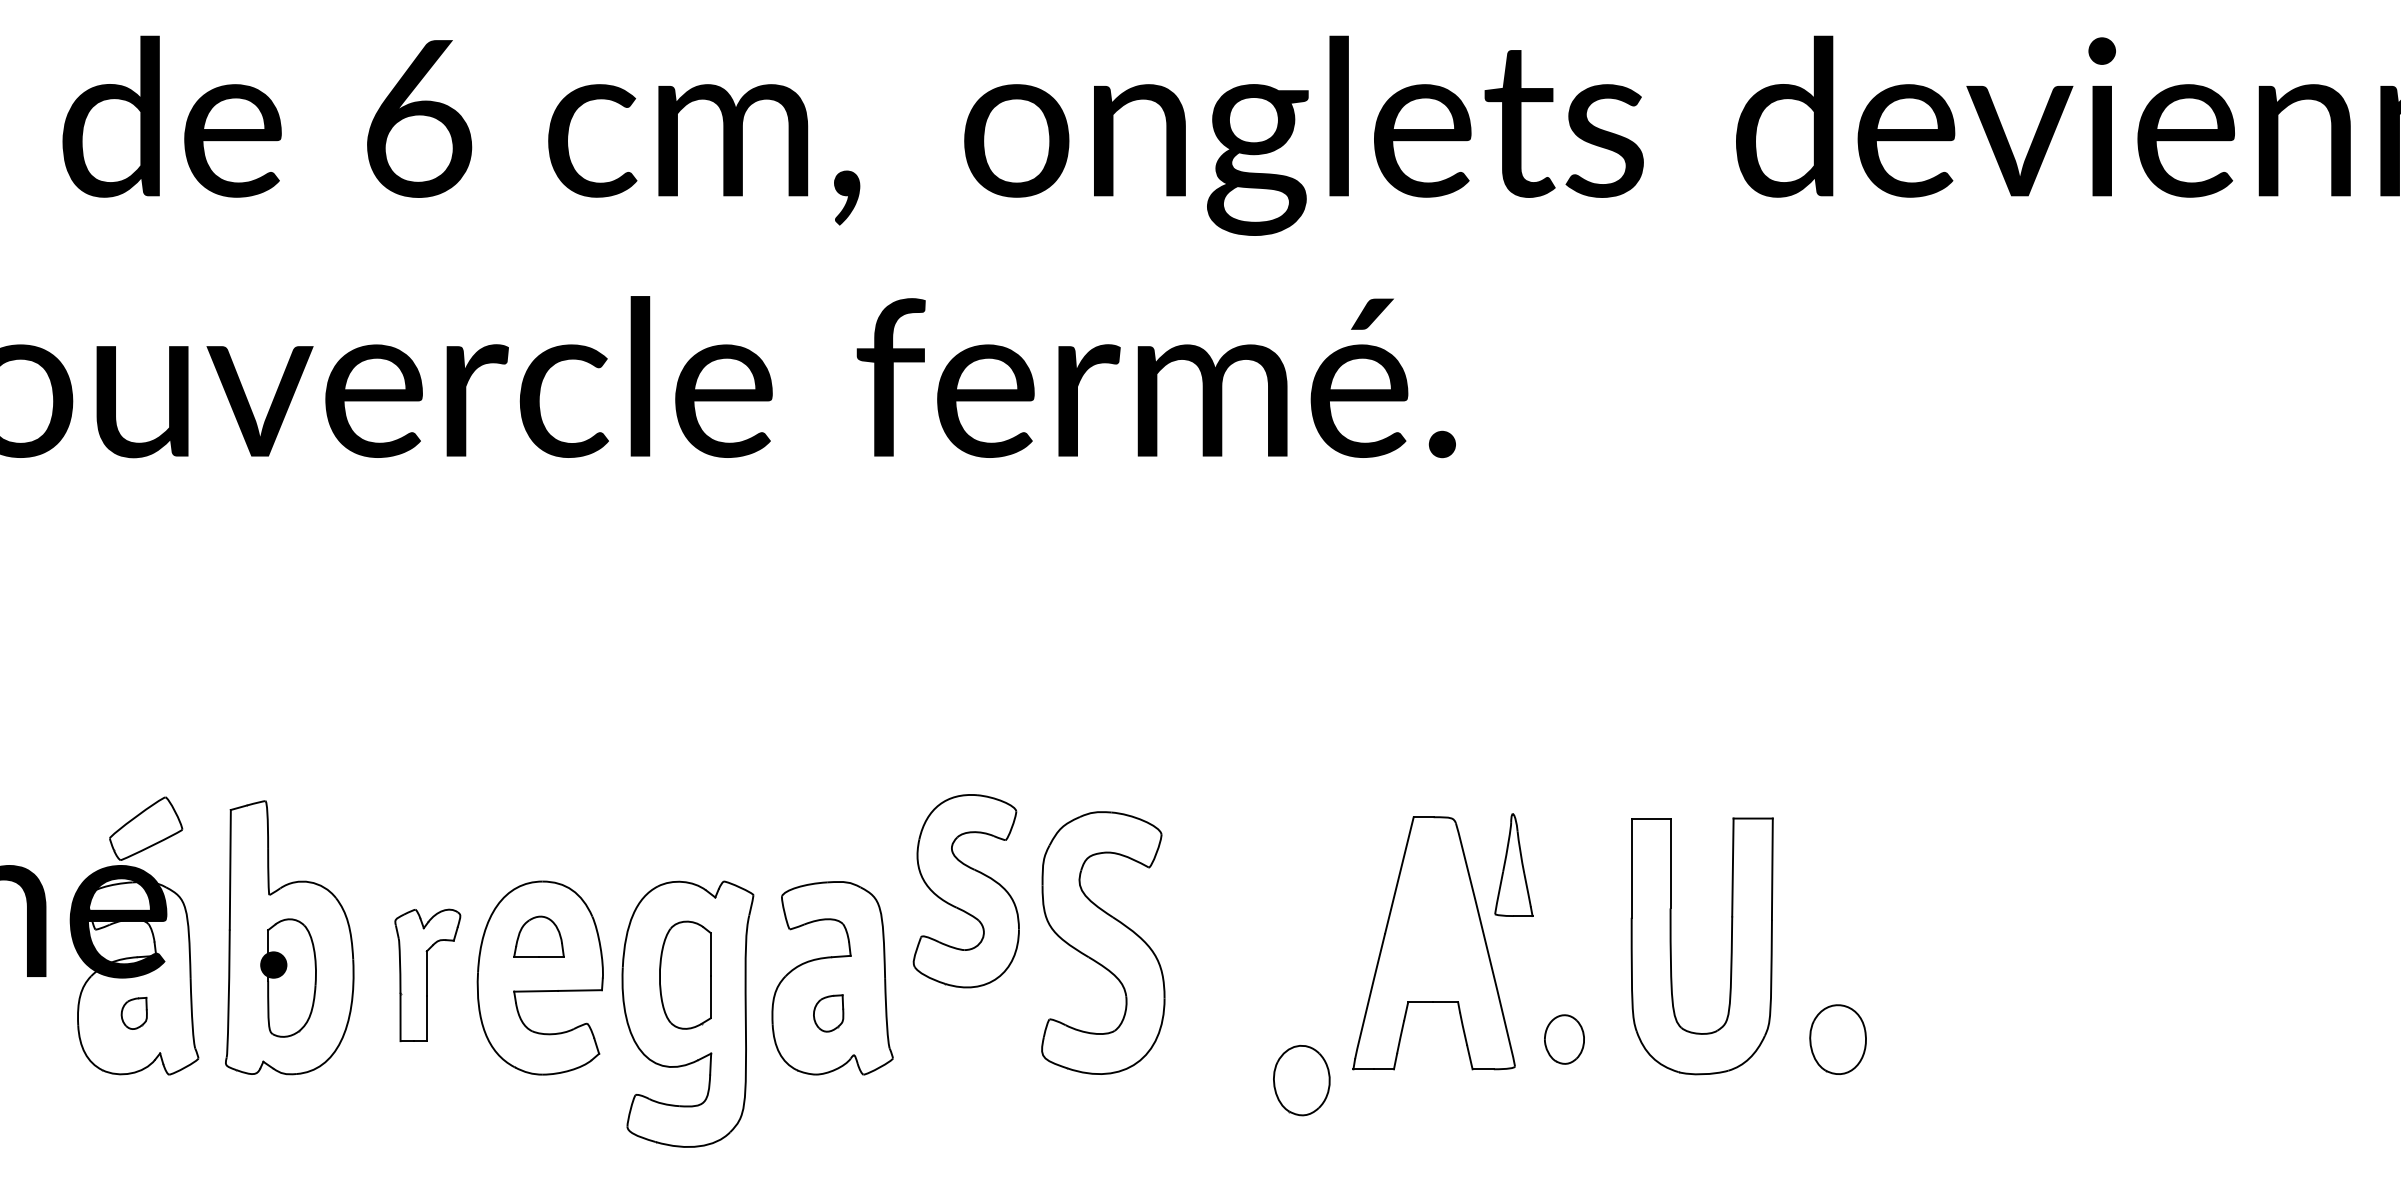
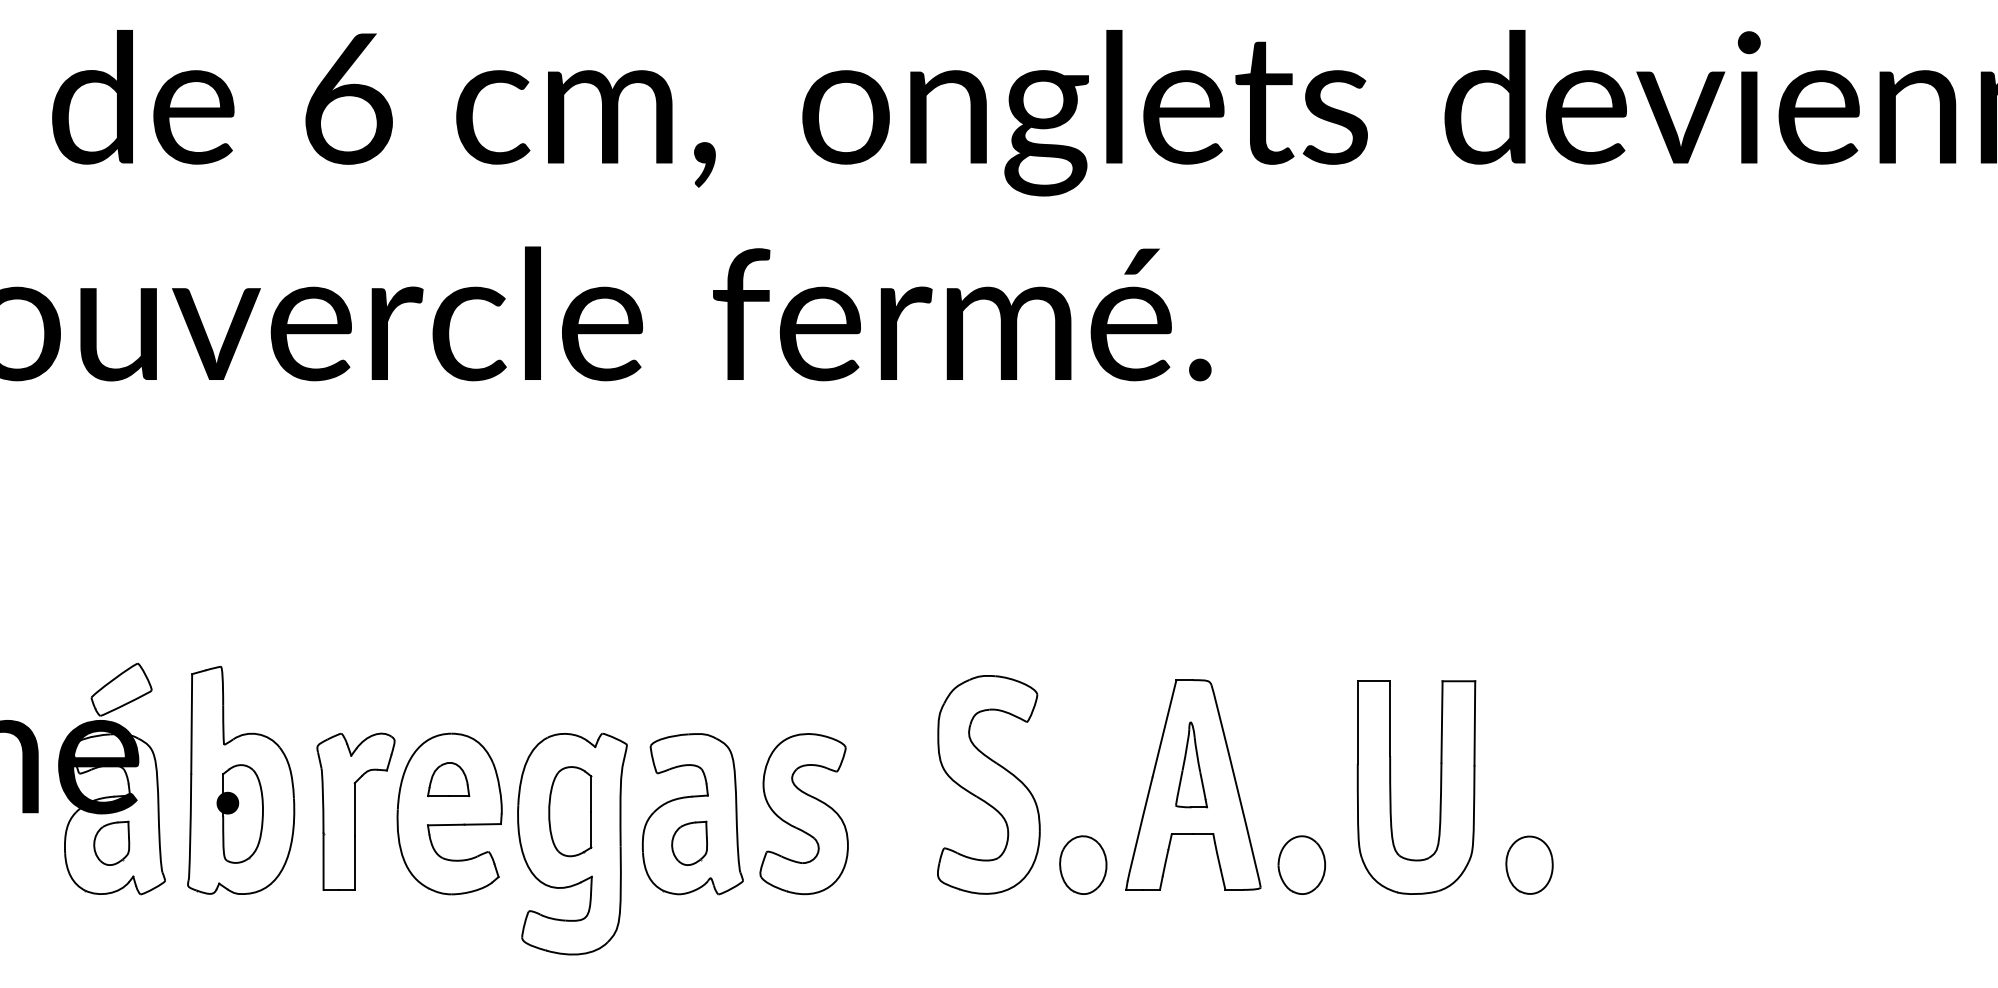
part: (1513, 864) -> (1191, 764), moved
part: (965, 891) -> (803, 814), moved
part: (1103, 942) -> (989, 784), moved
part: (427, 975) -> (355, 811), size x1.43
part: (134, 1013) -> (111, 843), size x1.67
part: (828, 1013) -> (689, 843), size x1.43
part: (1564, 1039) -> (1301, 865), size x1.43
part: (1301, 1080) -> (1083, 865), moved

